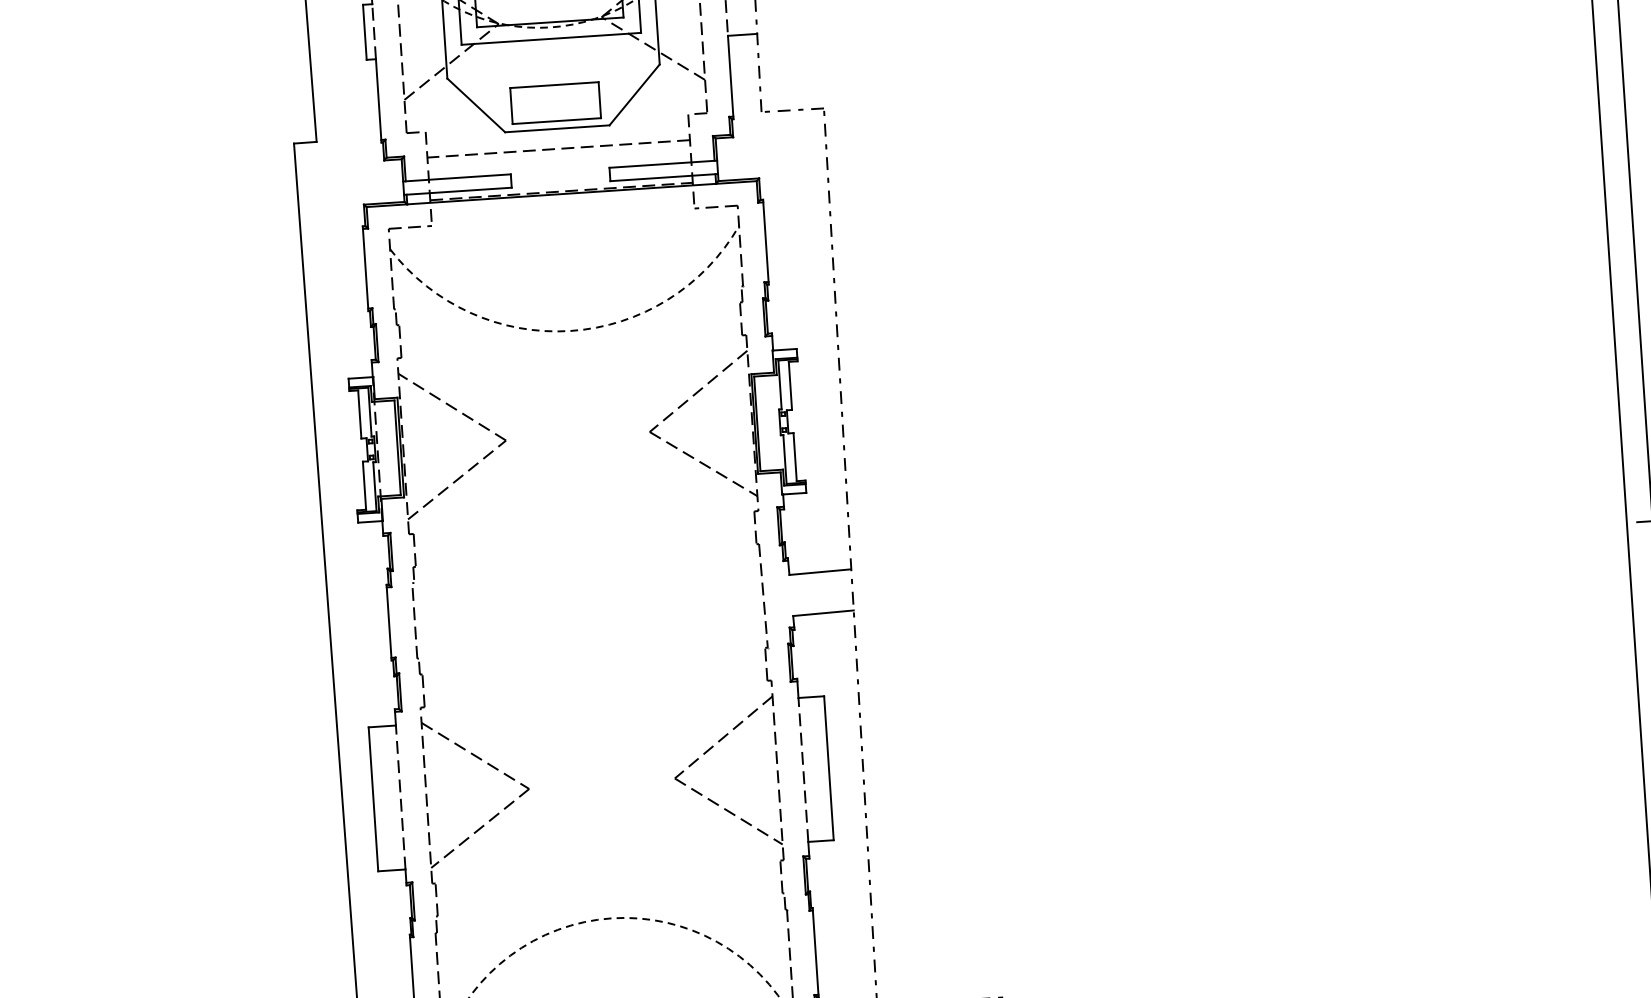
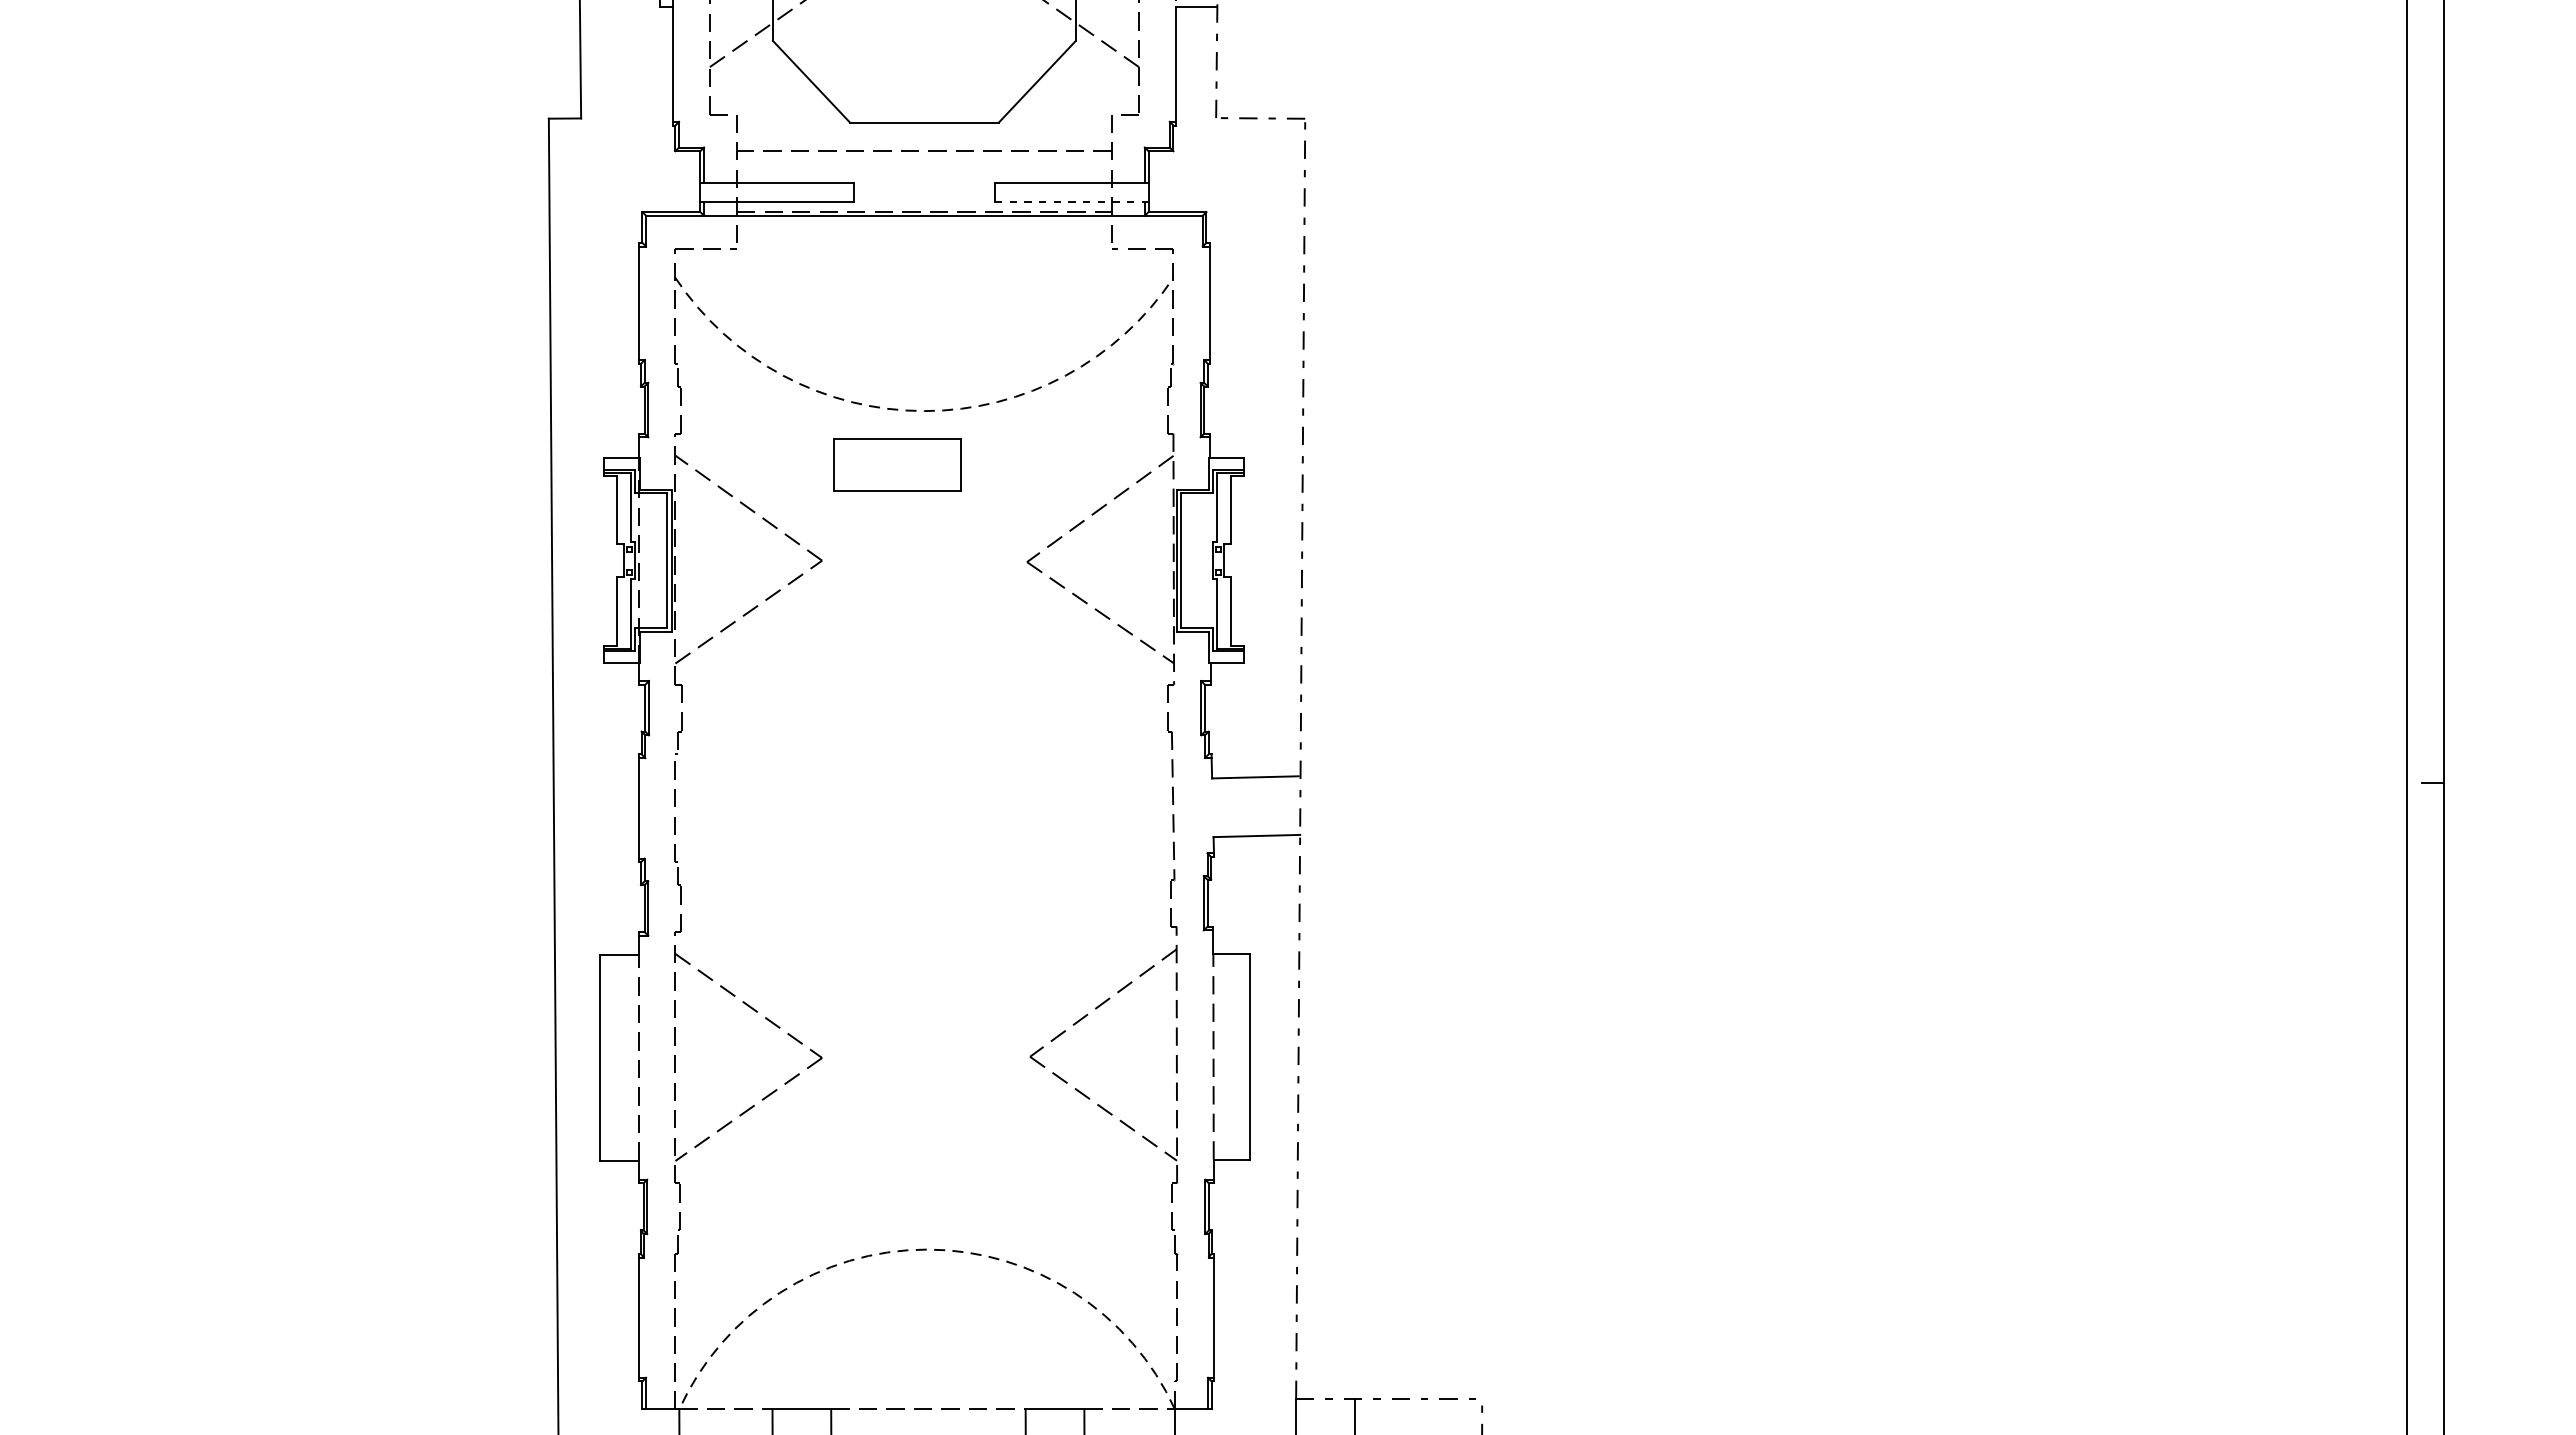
part: (555, 102) -> (897, 464), moved
line: (664, 177) -> (1071, 201), solid -> dashed

